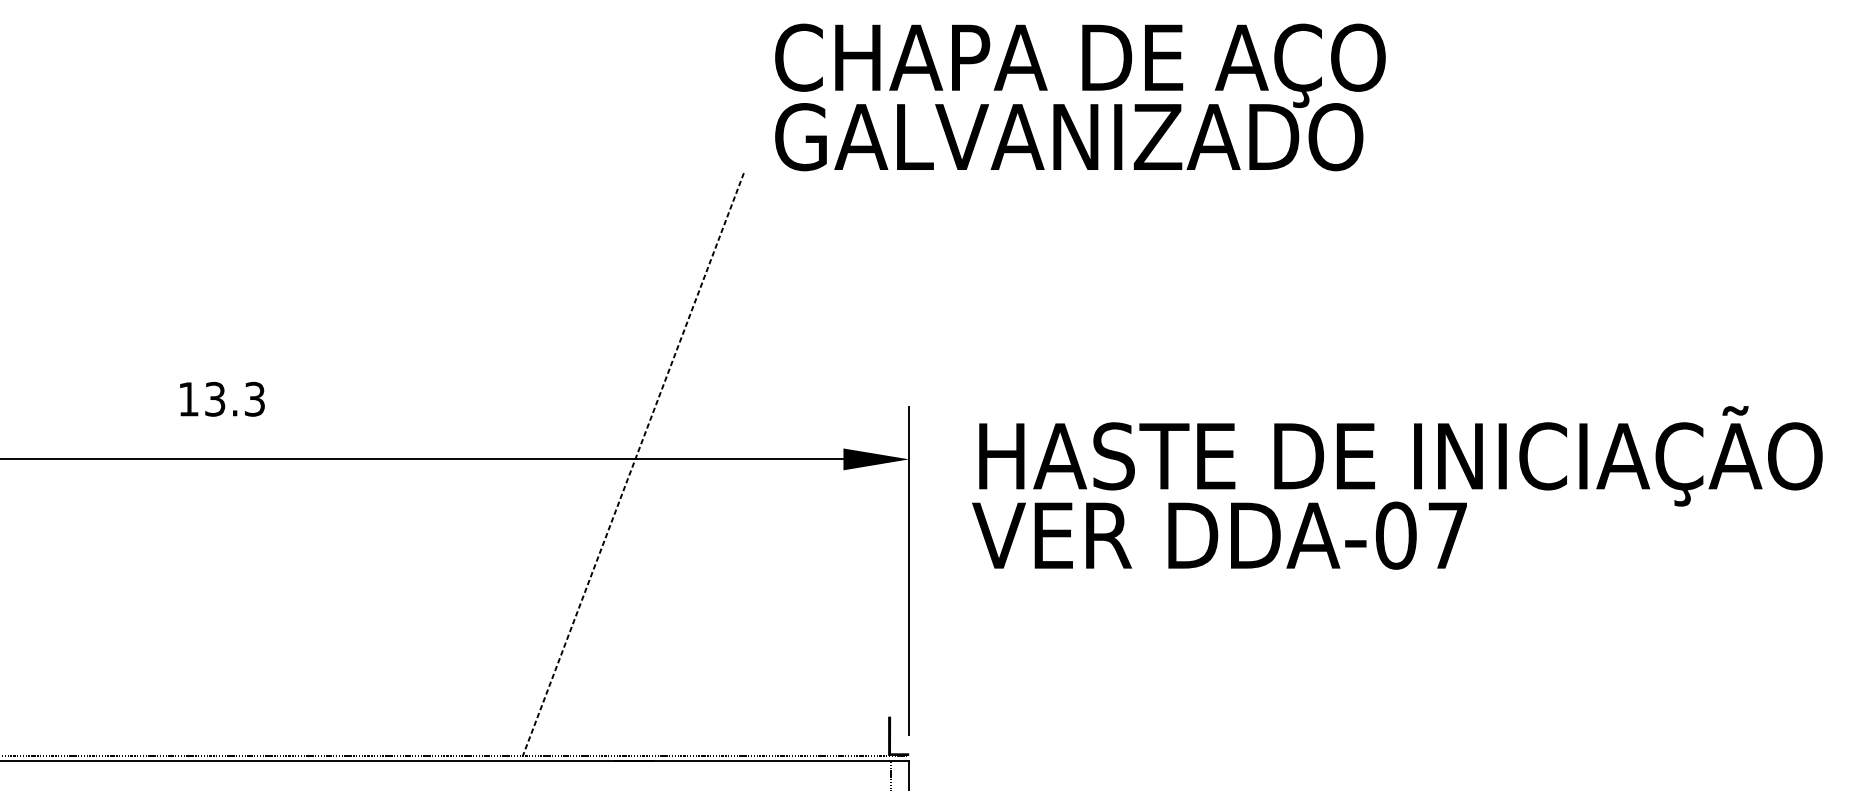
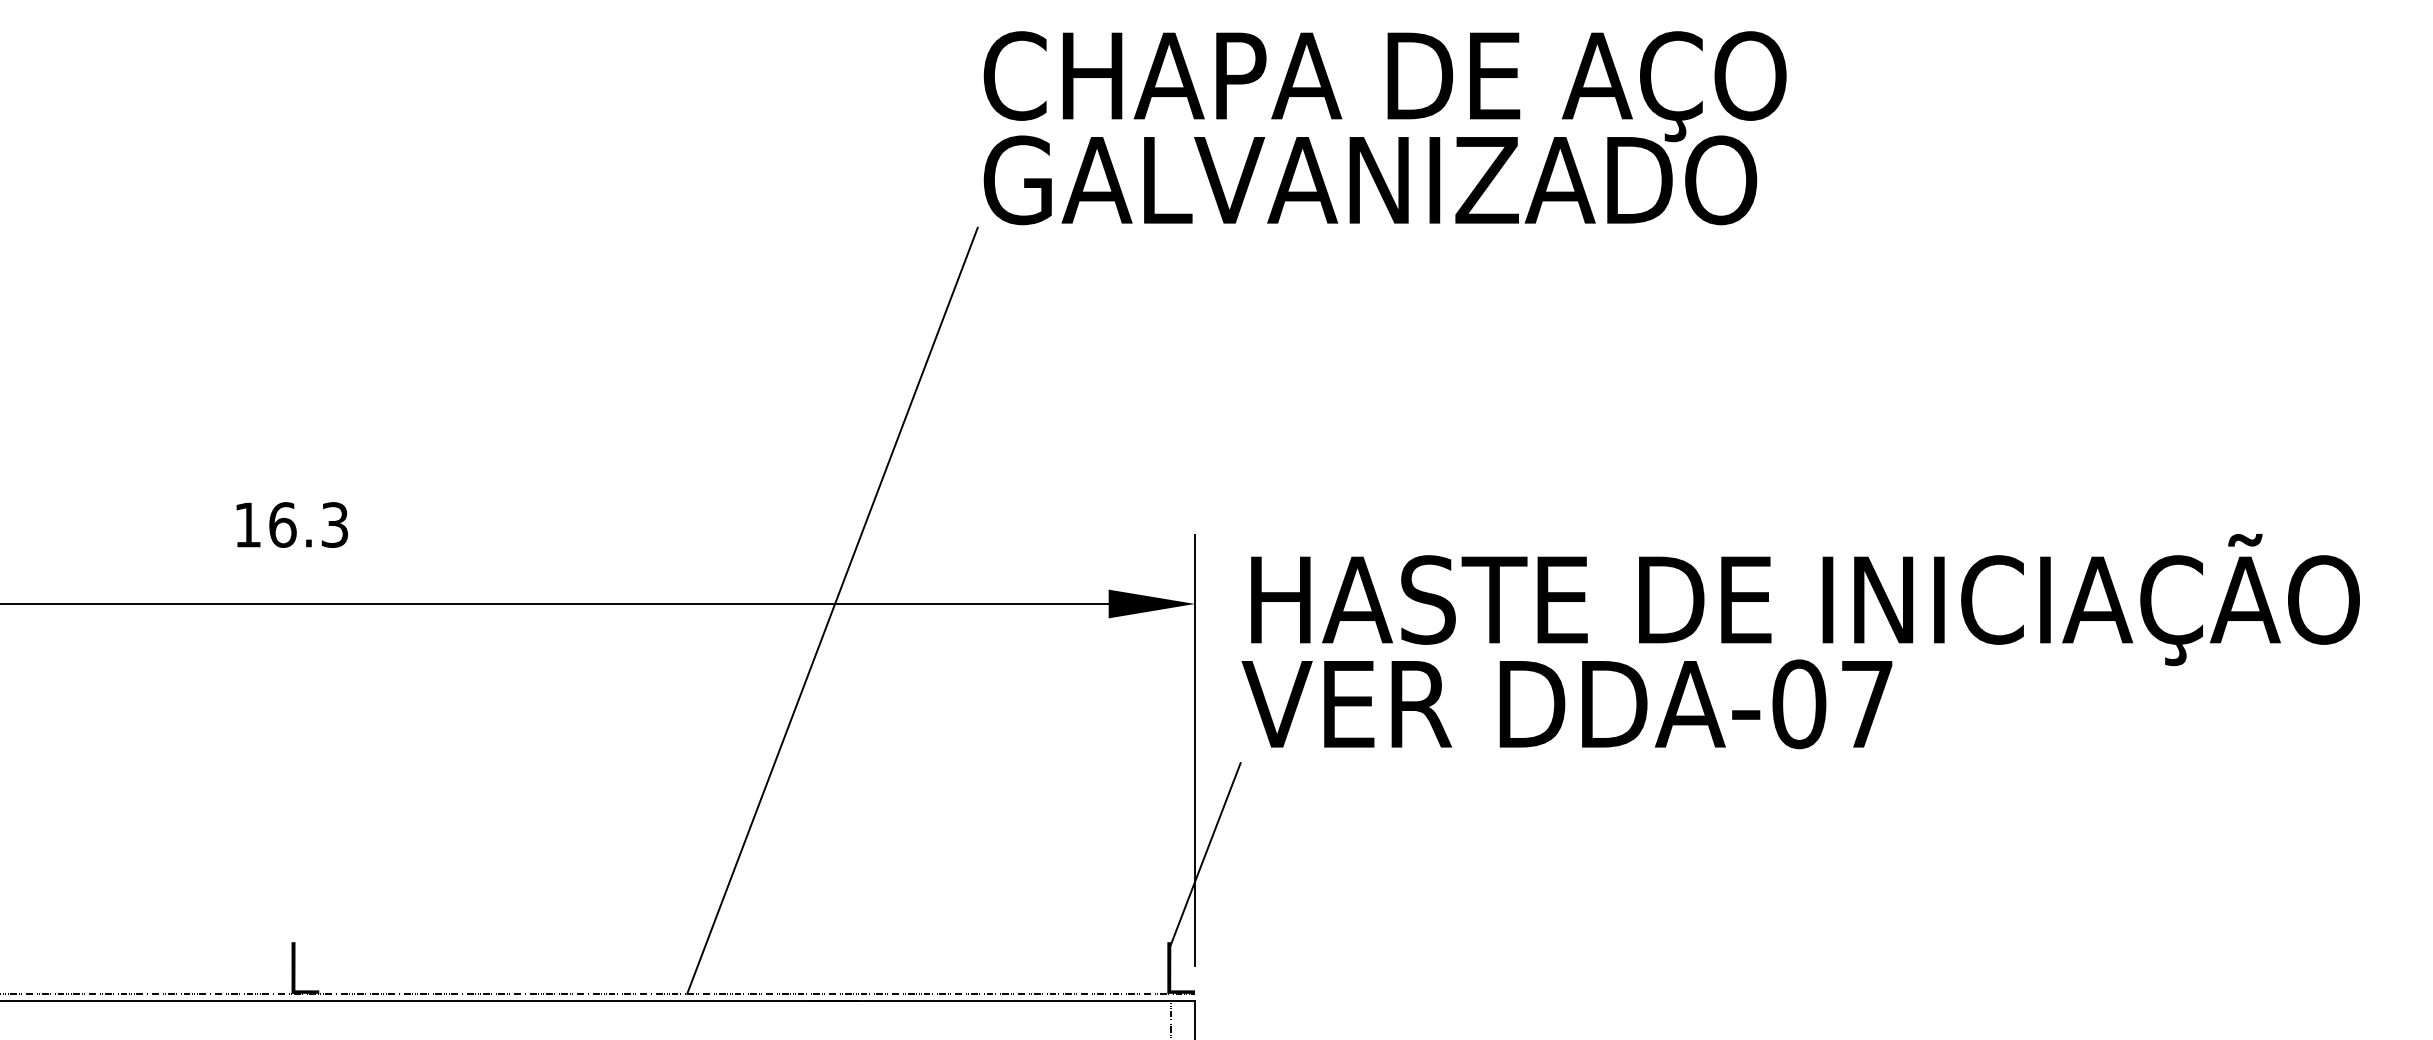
text: (1079, 97) -> (1384, 128), moved
text: (215, 398) -> (282, 524), 13.3 -> 16.3
line: (633, 464) -> (832, 610), dashed -> solid
text: (1397, 487) -> (1800, 641), moved
line: (916, 650) -> (1204, 855), added
fill: (232, 735) -> (305, 967), added

